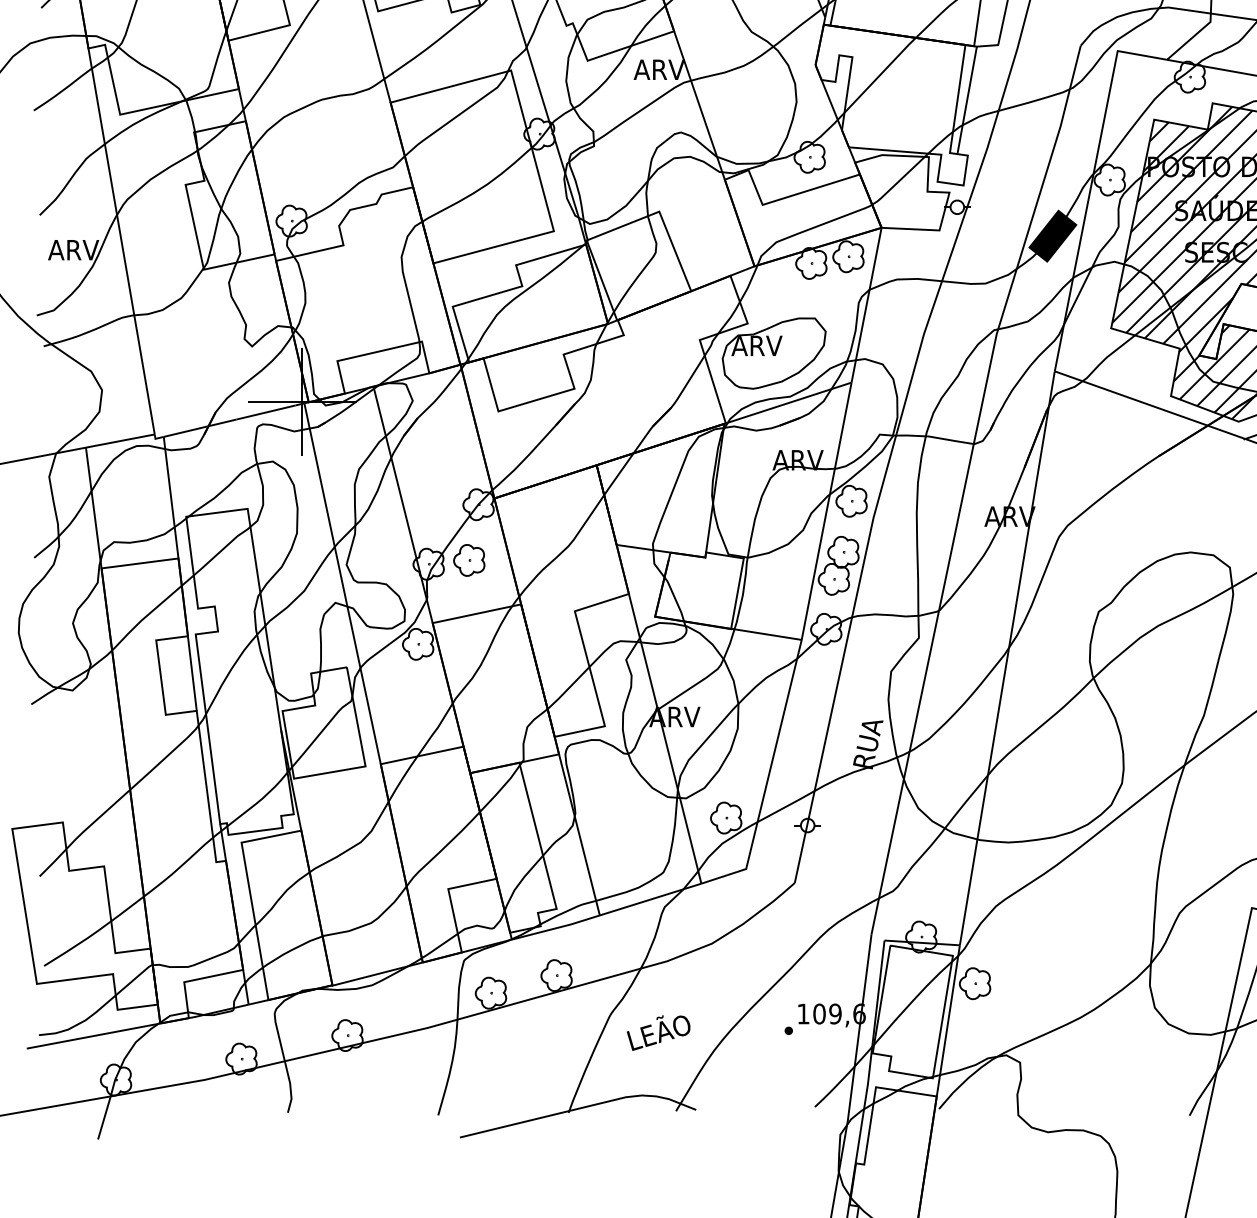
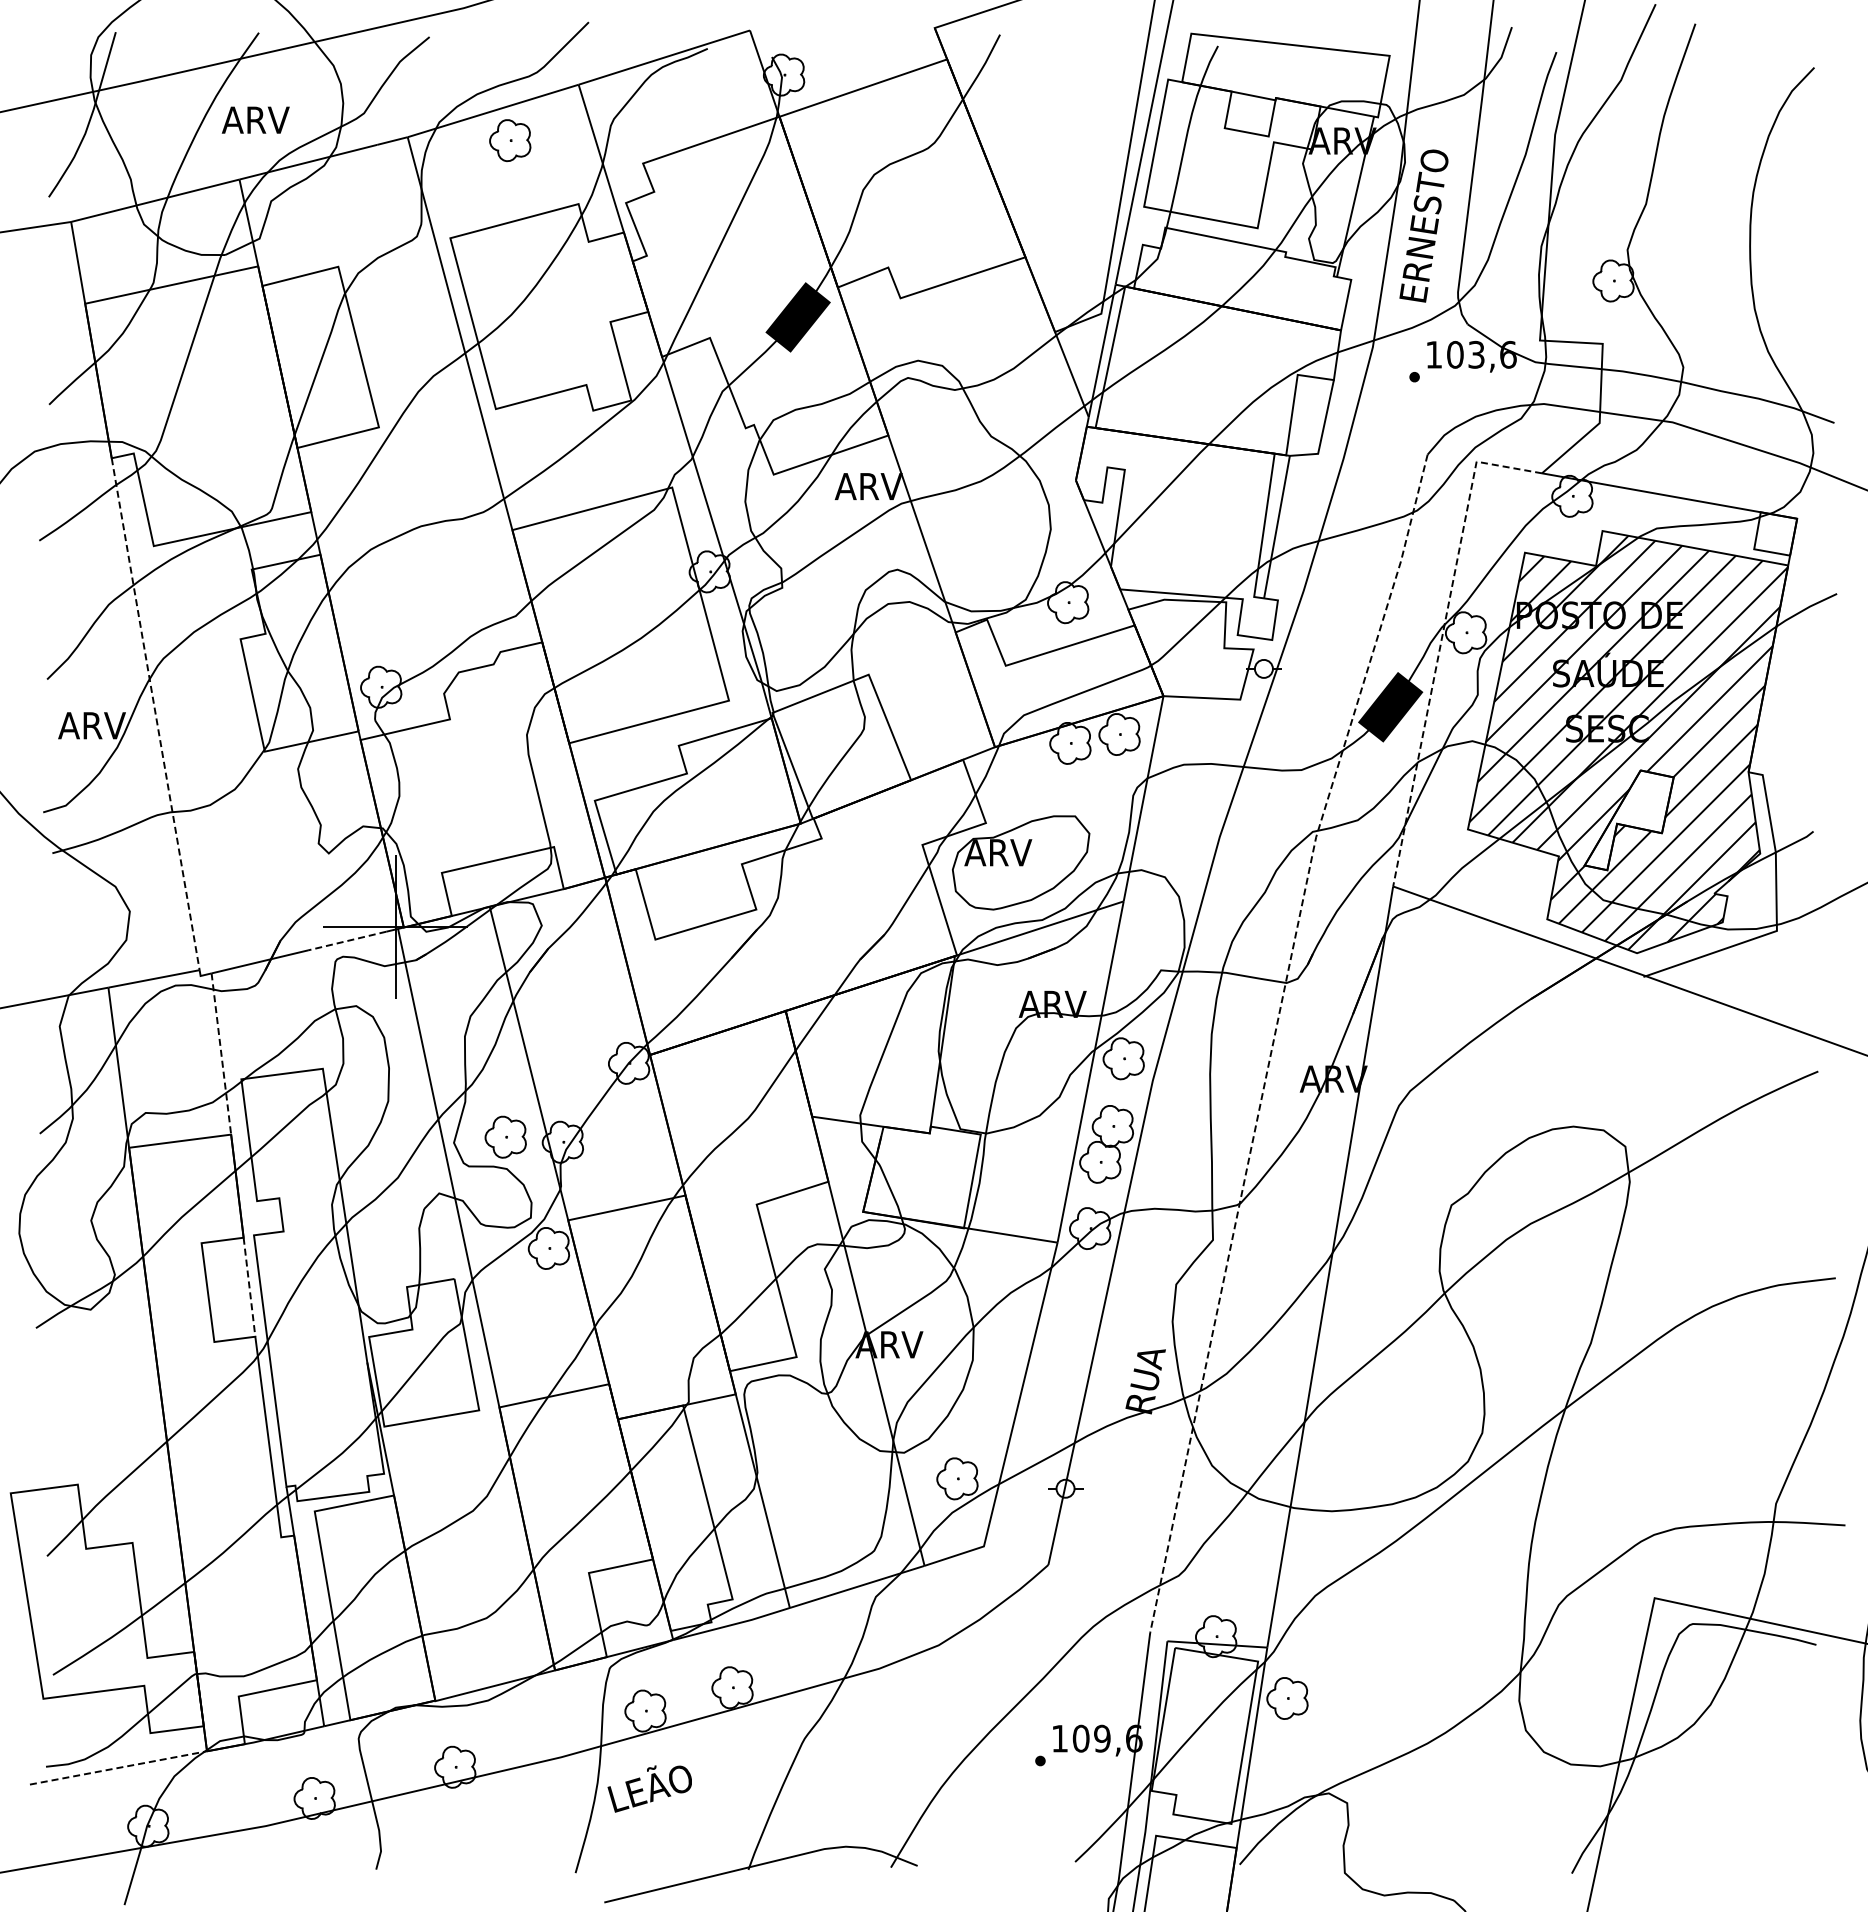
line: (1091, 186) -> (1441, 641), solid -> dashed
line: (121, 241) -> (155, 714), solid -> dashed
line: (265, 412) -> (346, 941), solid -> dashed
line: (965, 485) -> (1274, 1038), solid -> dashed
line: (171, 498) -> (221, 1054), solid -> dashed
part: (469, 559) -> (505, 1136), moved
line: (192, 673) -> (249, 1287), solid -> dashed
text: (658, 1032) -> (649, 1788), moved
line: (93, 1035) -> (118, 1767), solid -> dashed

